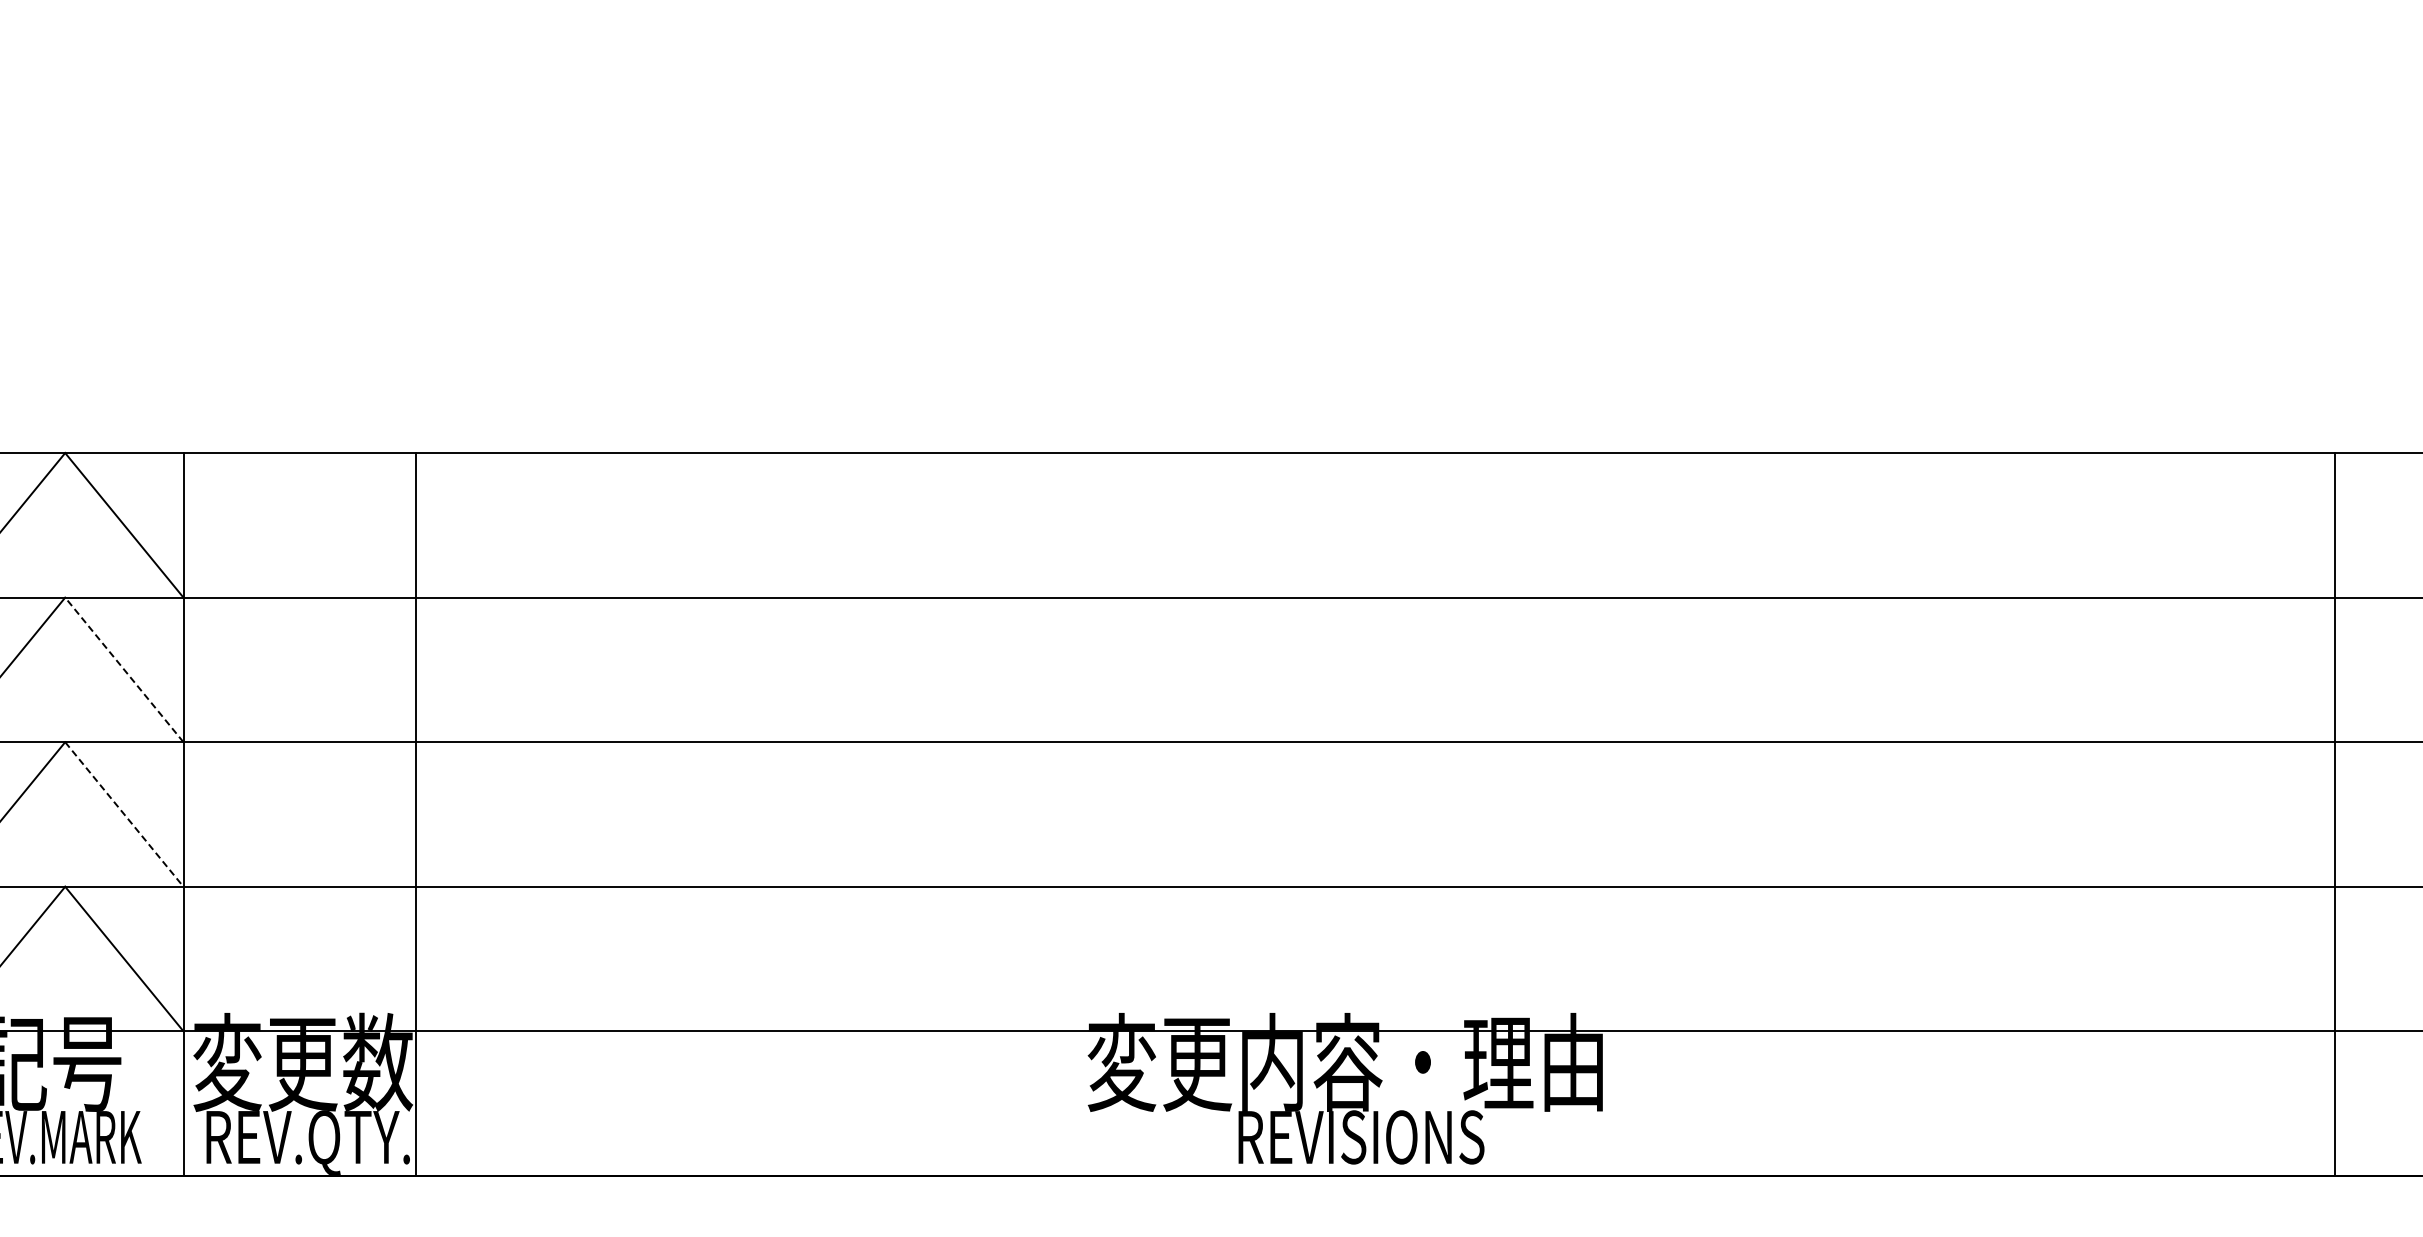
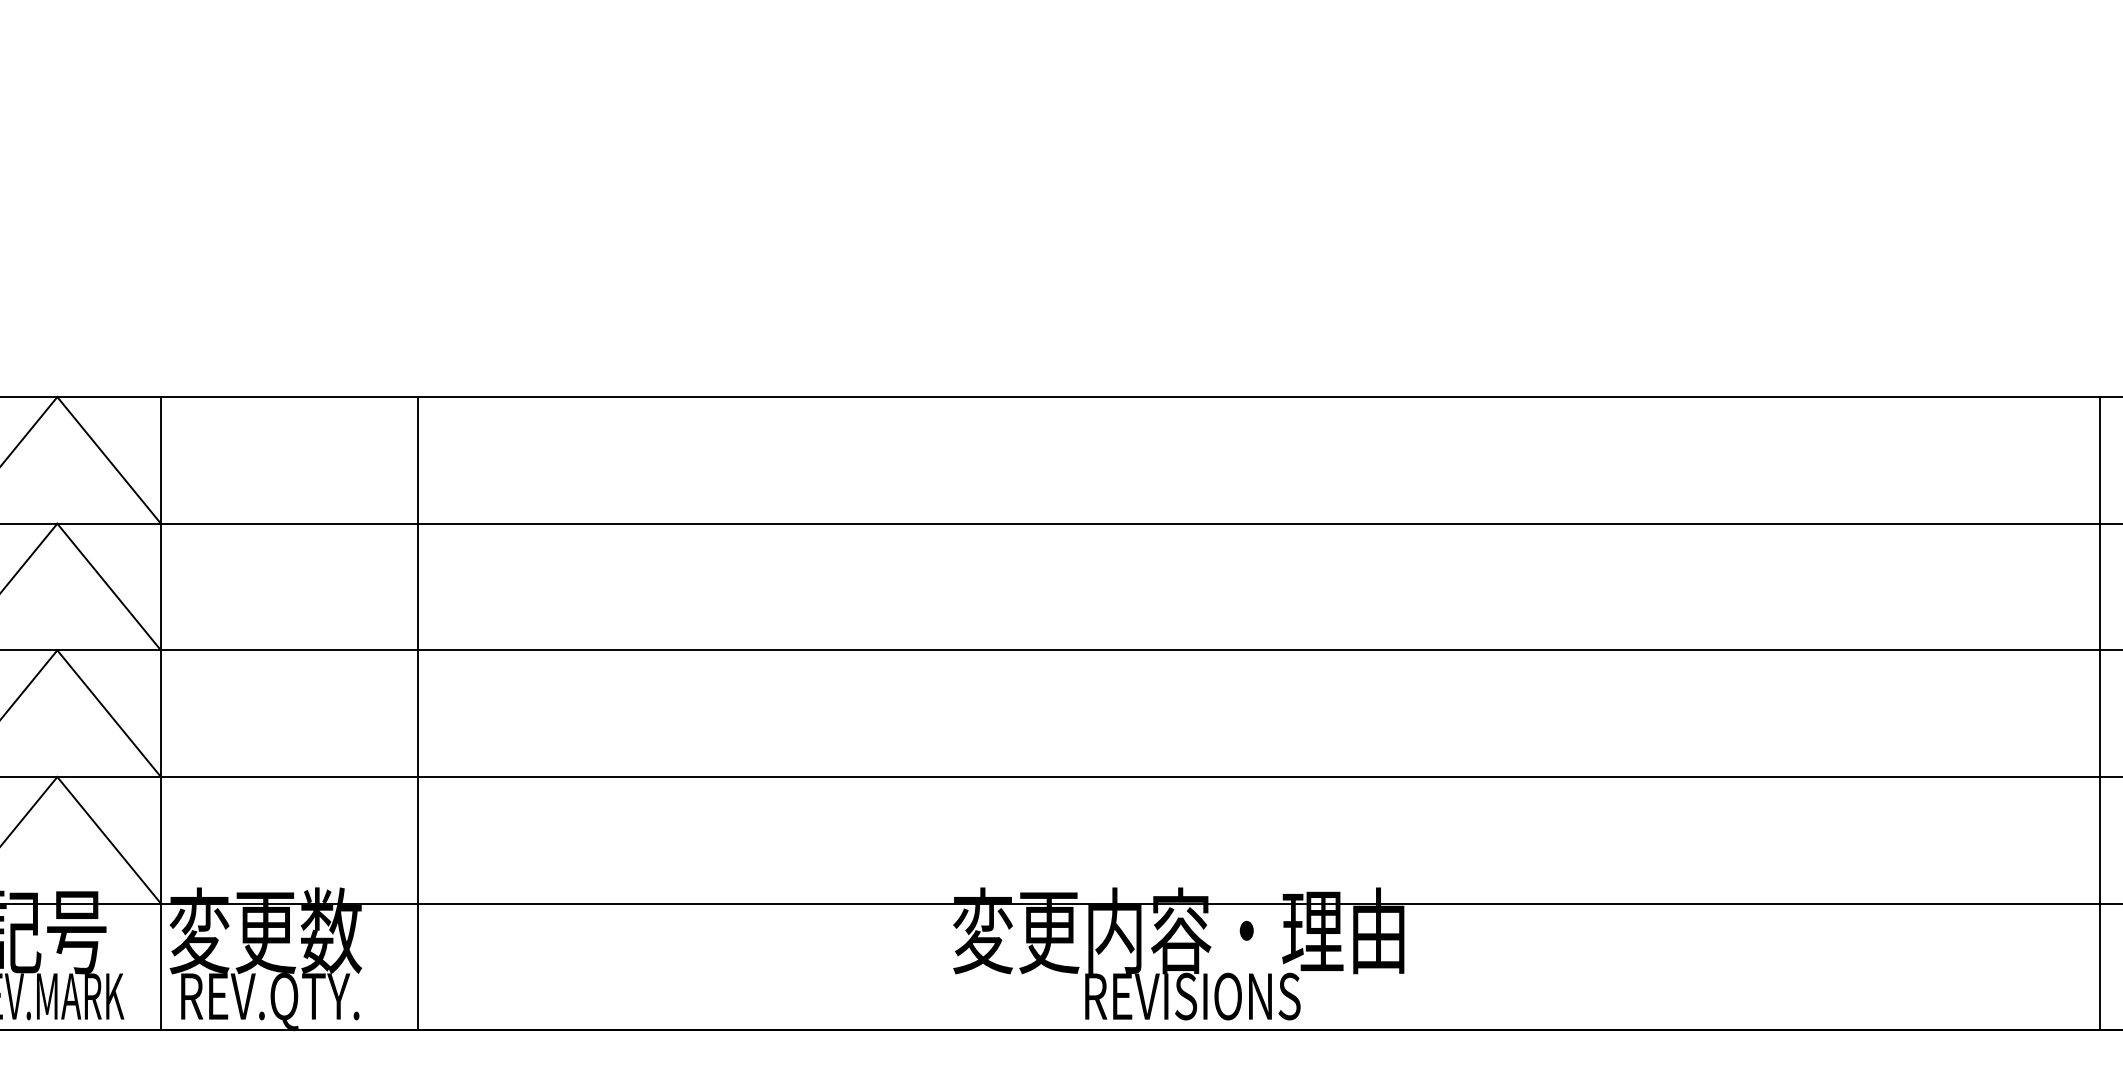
line: (124, 669) -> (109, 586), dashed -> solid
line: (124, 814) -> (109, 713), dashed -> solid
line: (415, 814) -> (417, 713), moved
line: (2334, 814) -> (2099, 713), moved

